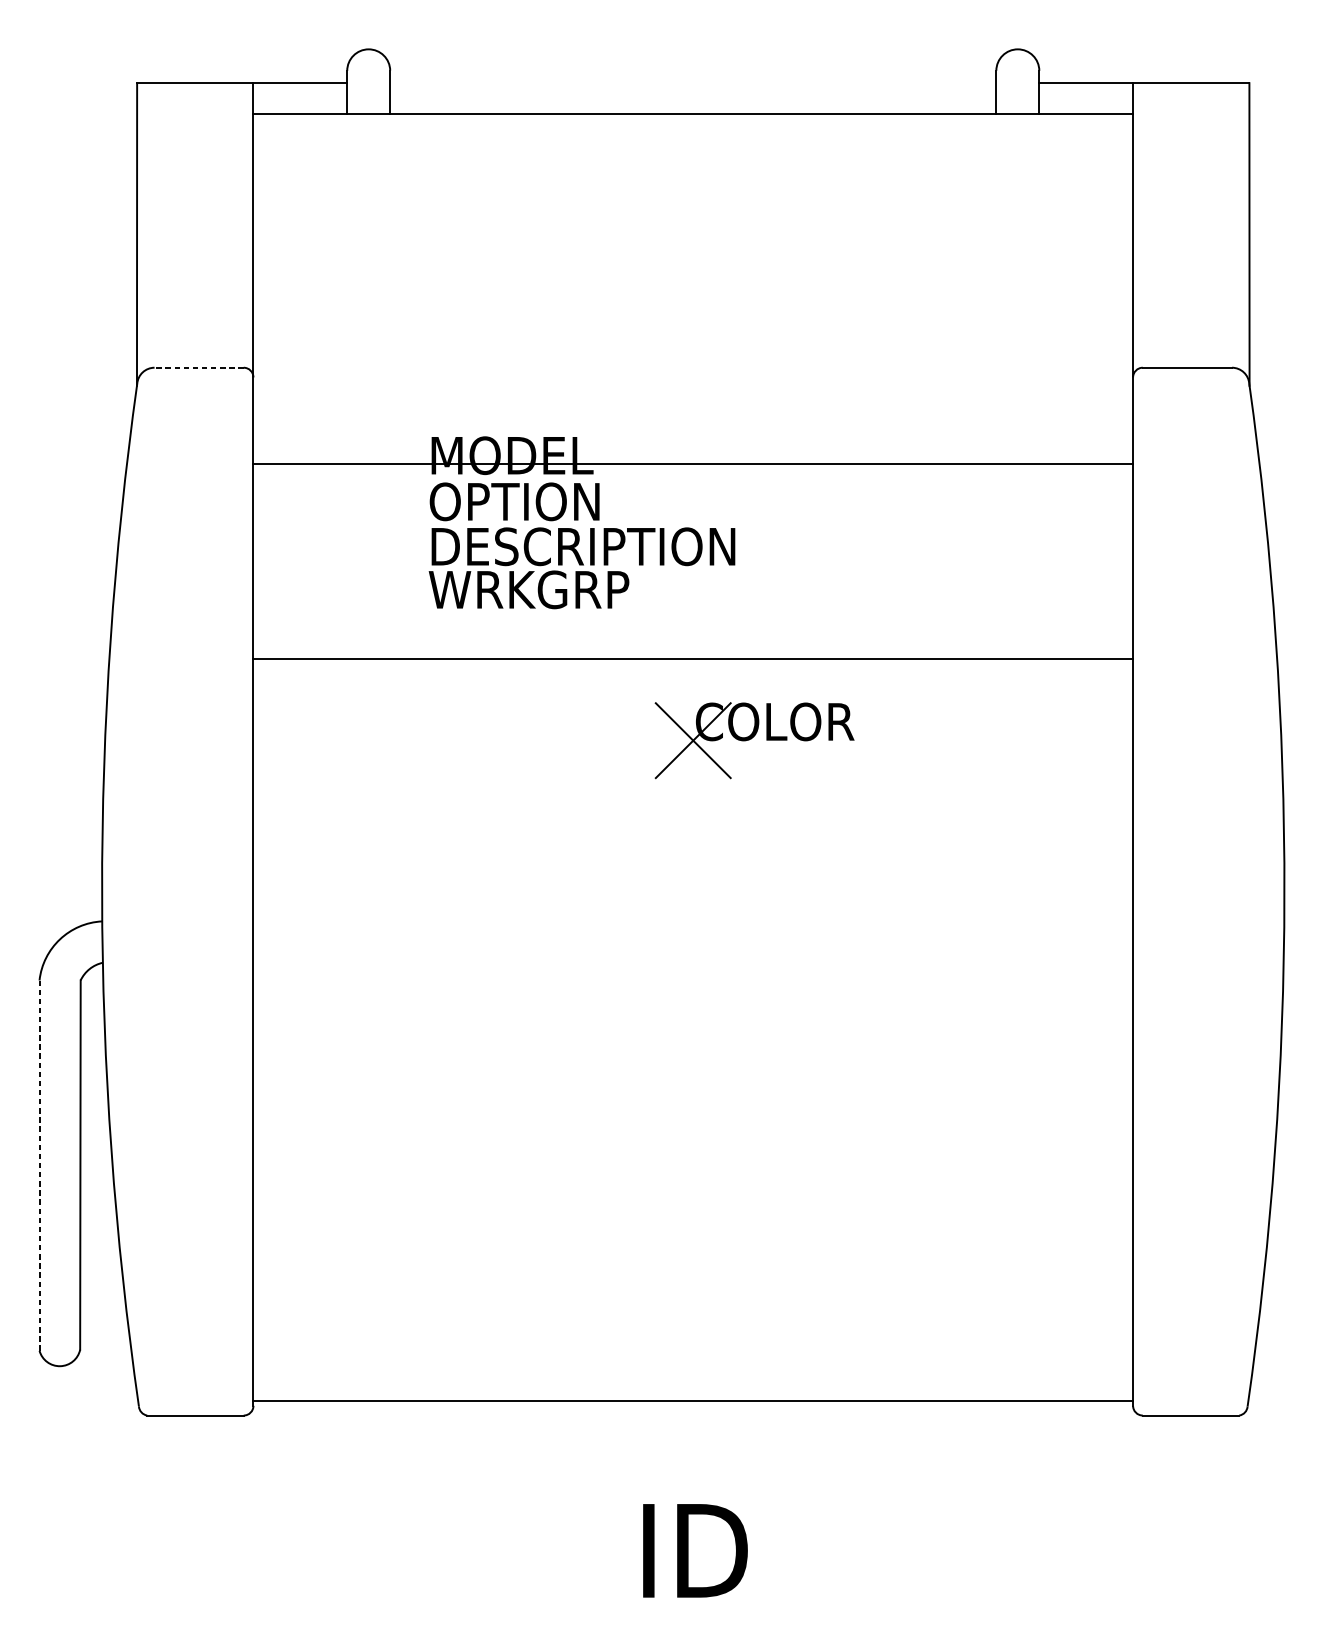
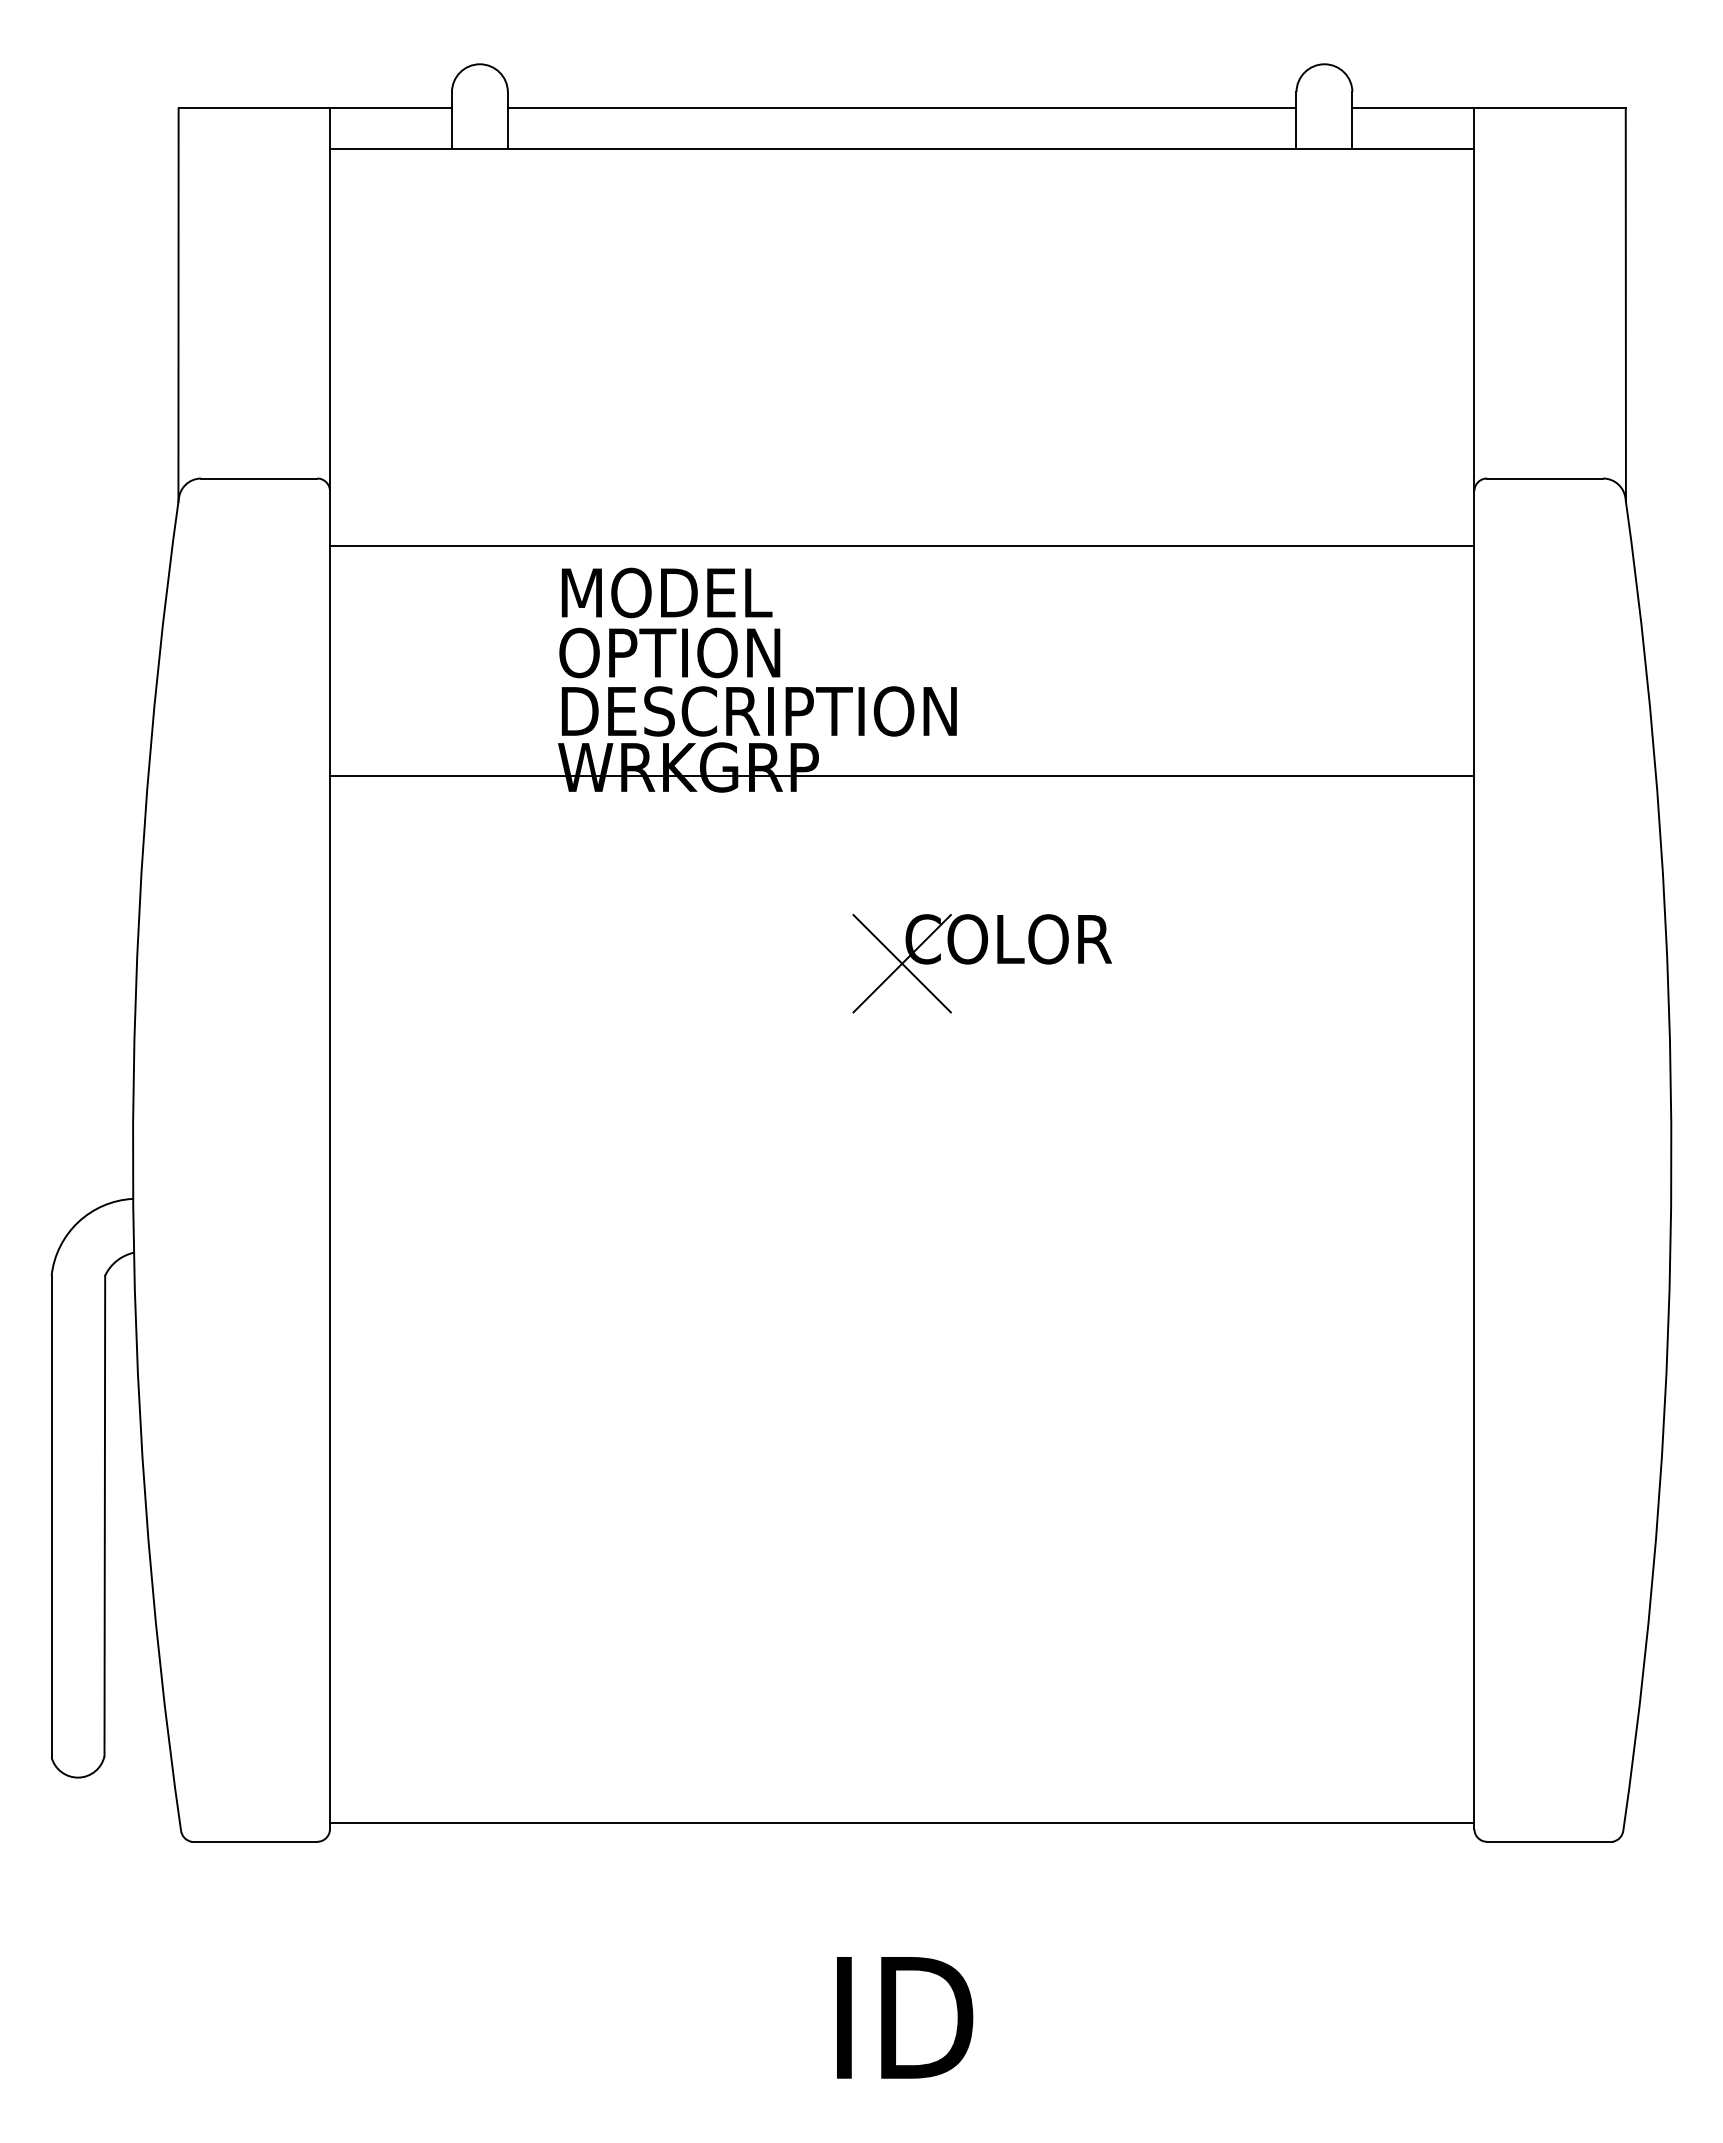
line: (692, 83) -> (901, 108), added
line: (198, 367) -> (258, 478), dashed -> solid
line: (692, 463) -> (901, 546), moved
line: (692, 659) -> (901, 776), moved
line: (39, 1165) -> (51, 1516), dashed -> solid

